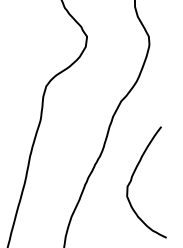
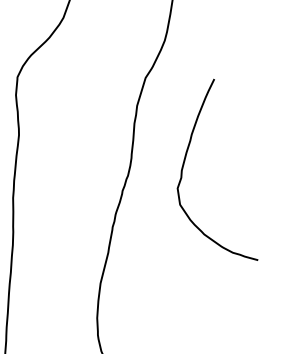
curve: (133, 176) -> (184, 169), moved

